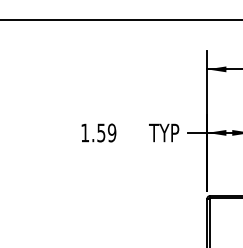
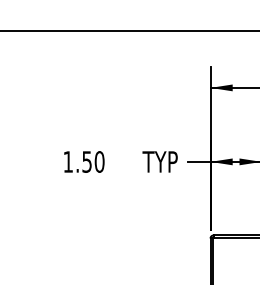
text: (111, 133) -> (98, 162), 1.59 -> 1.50

